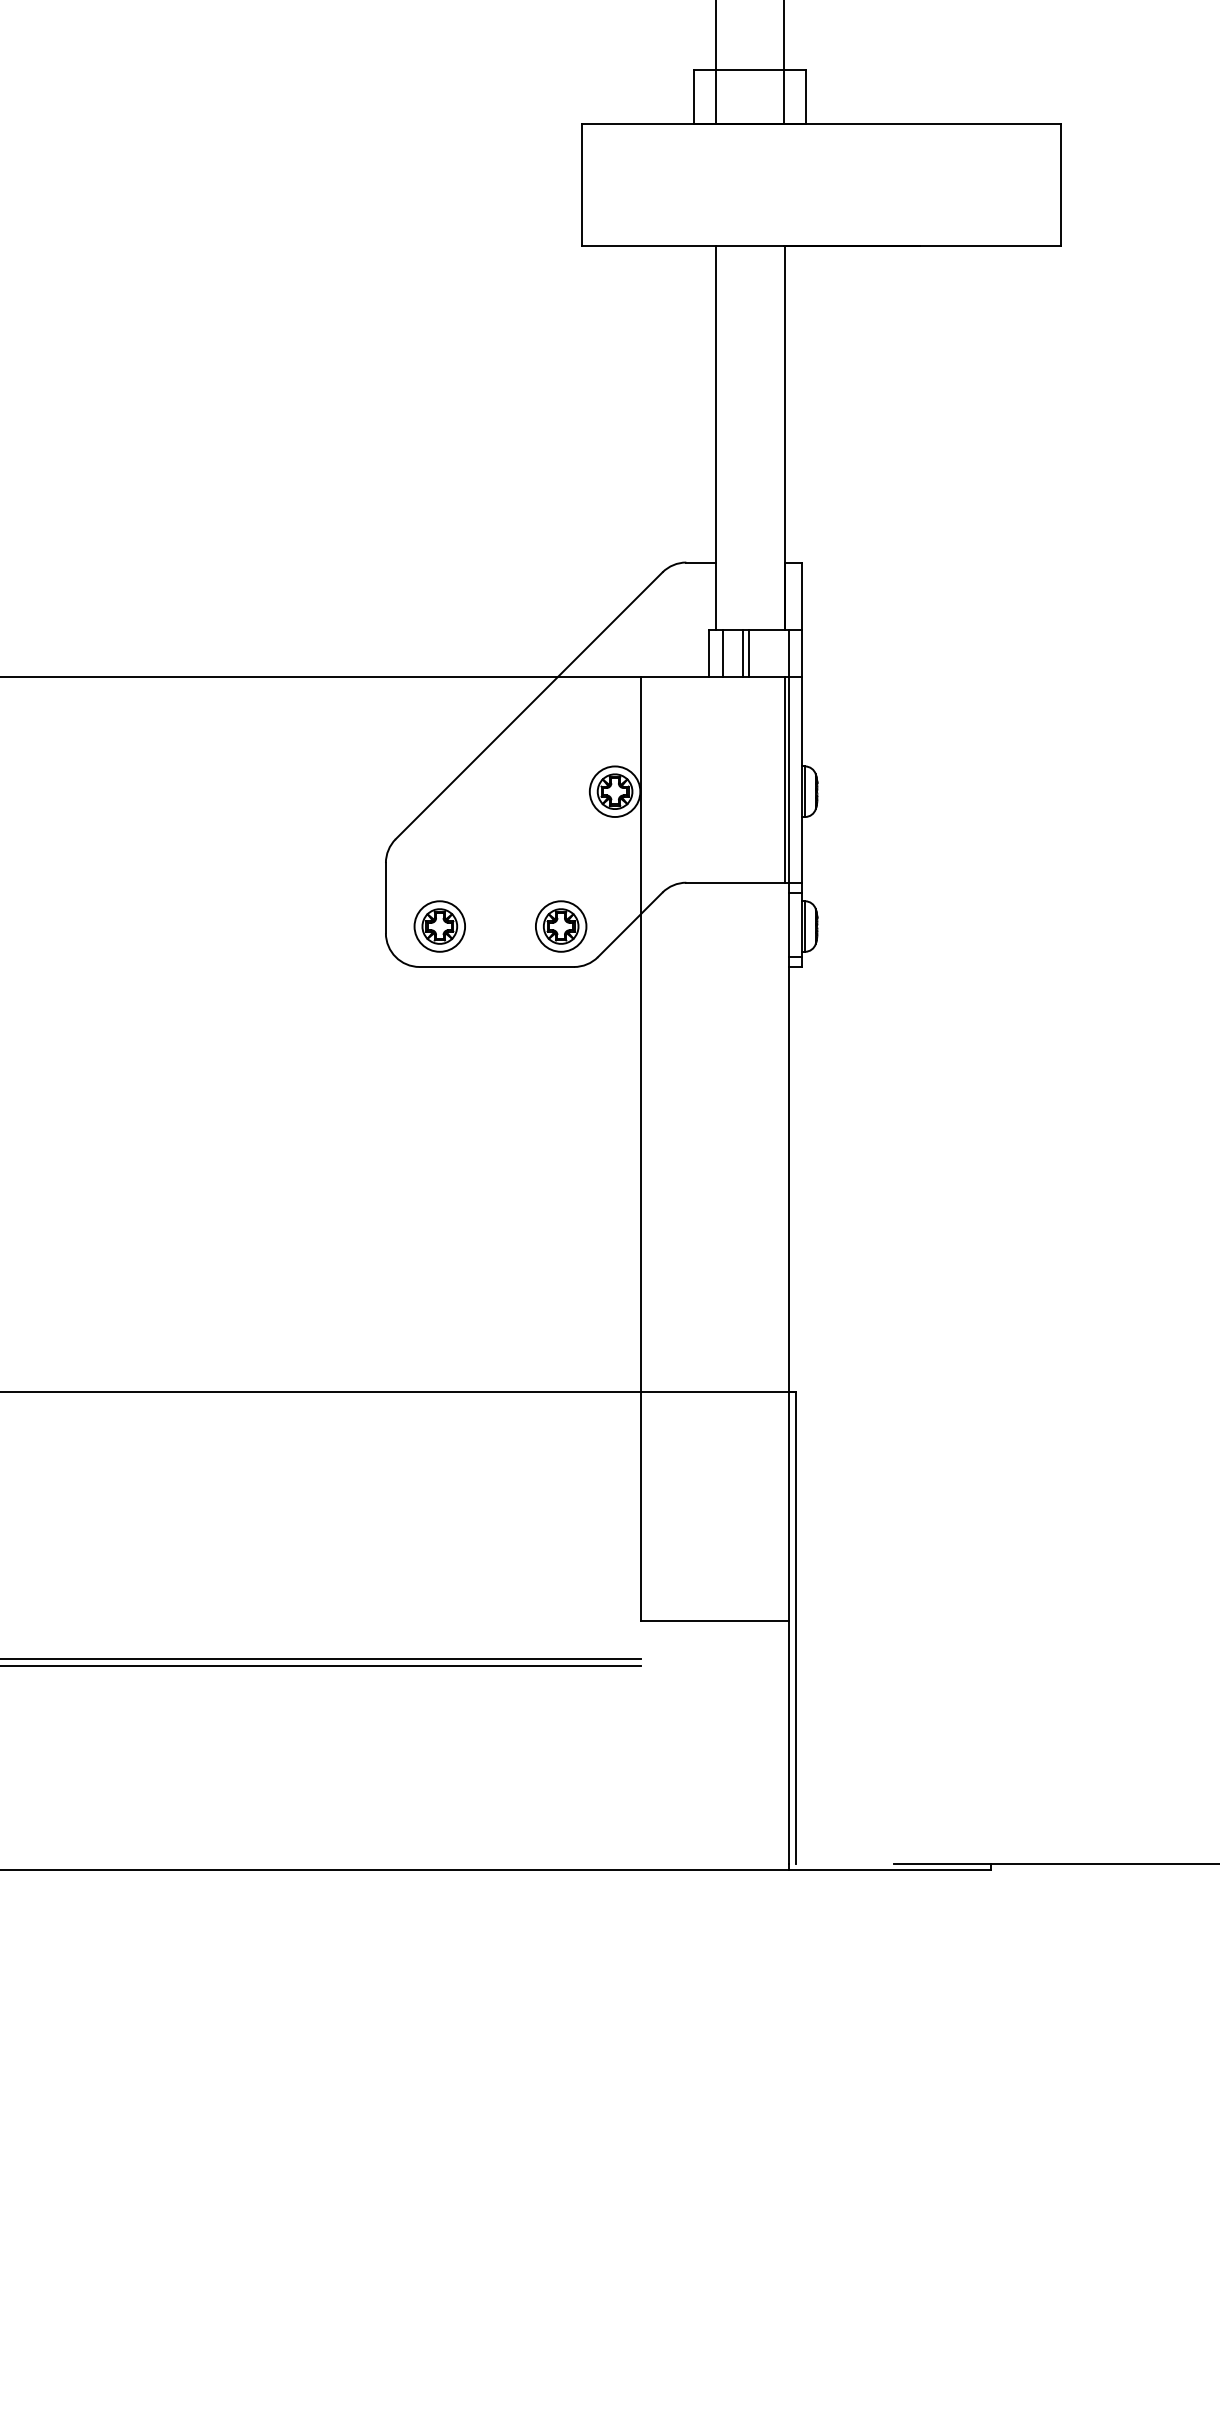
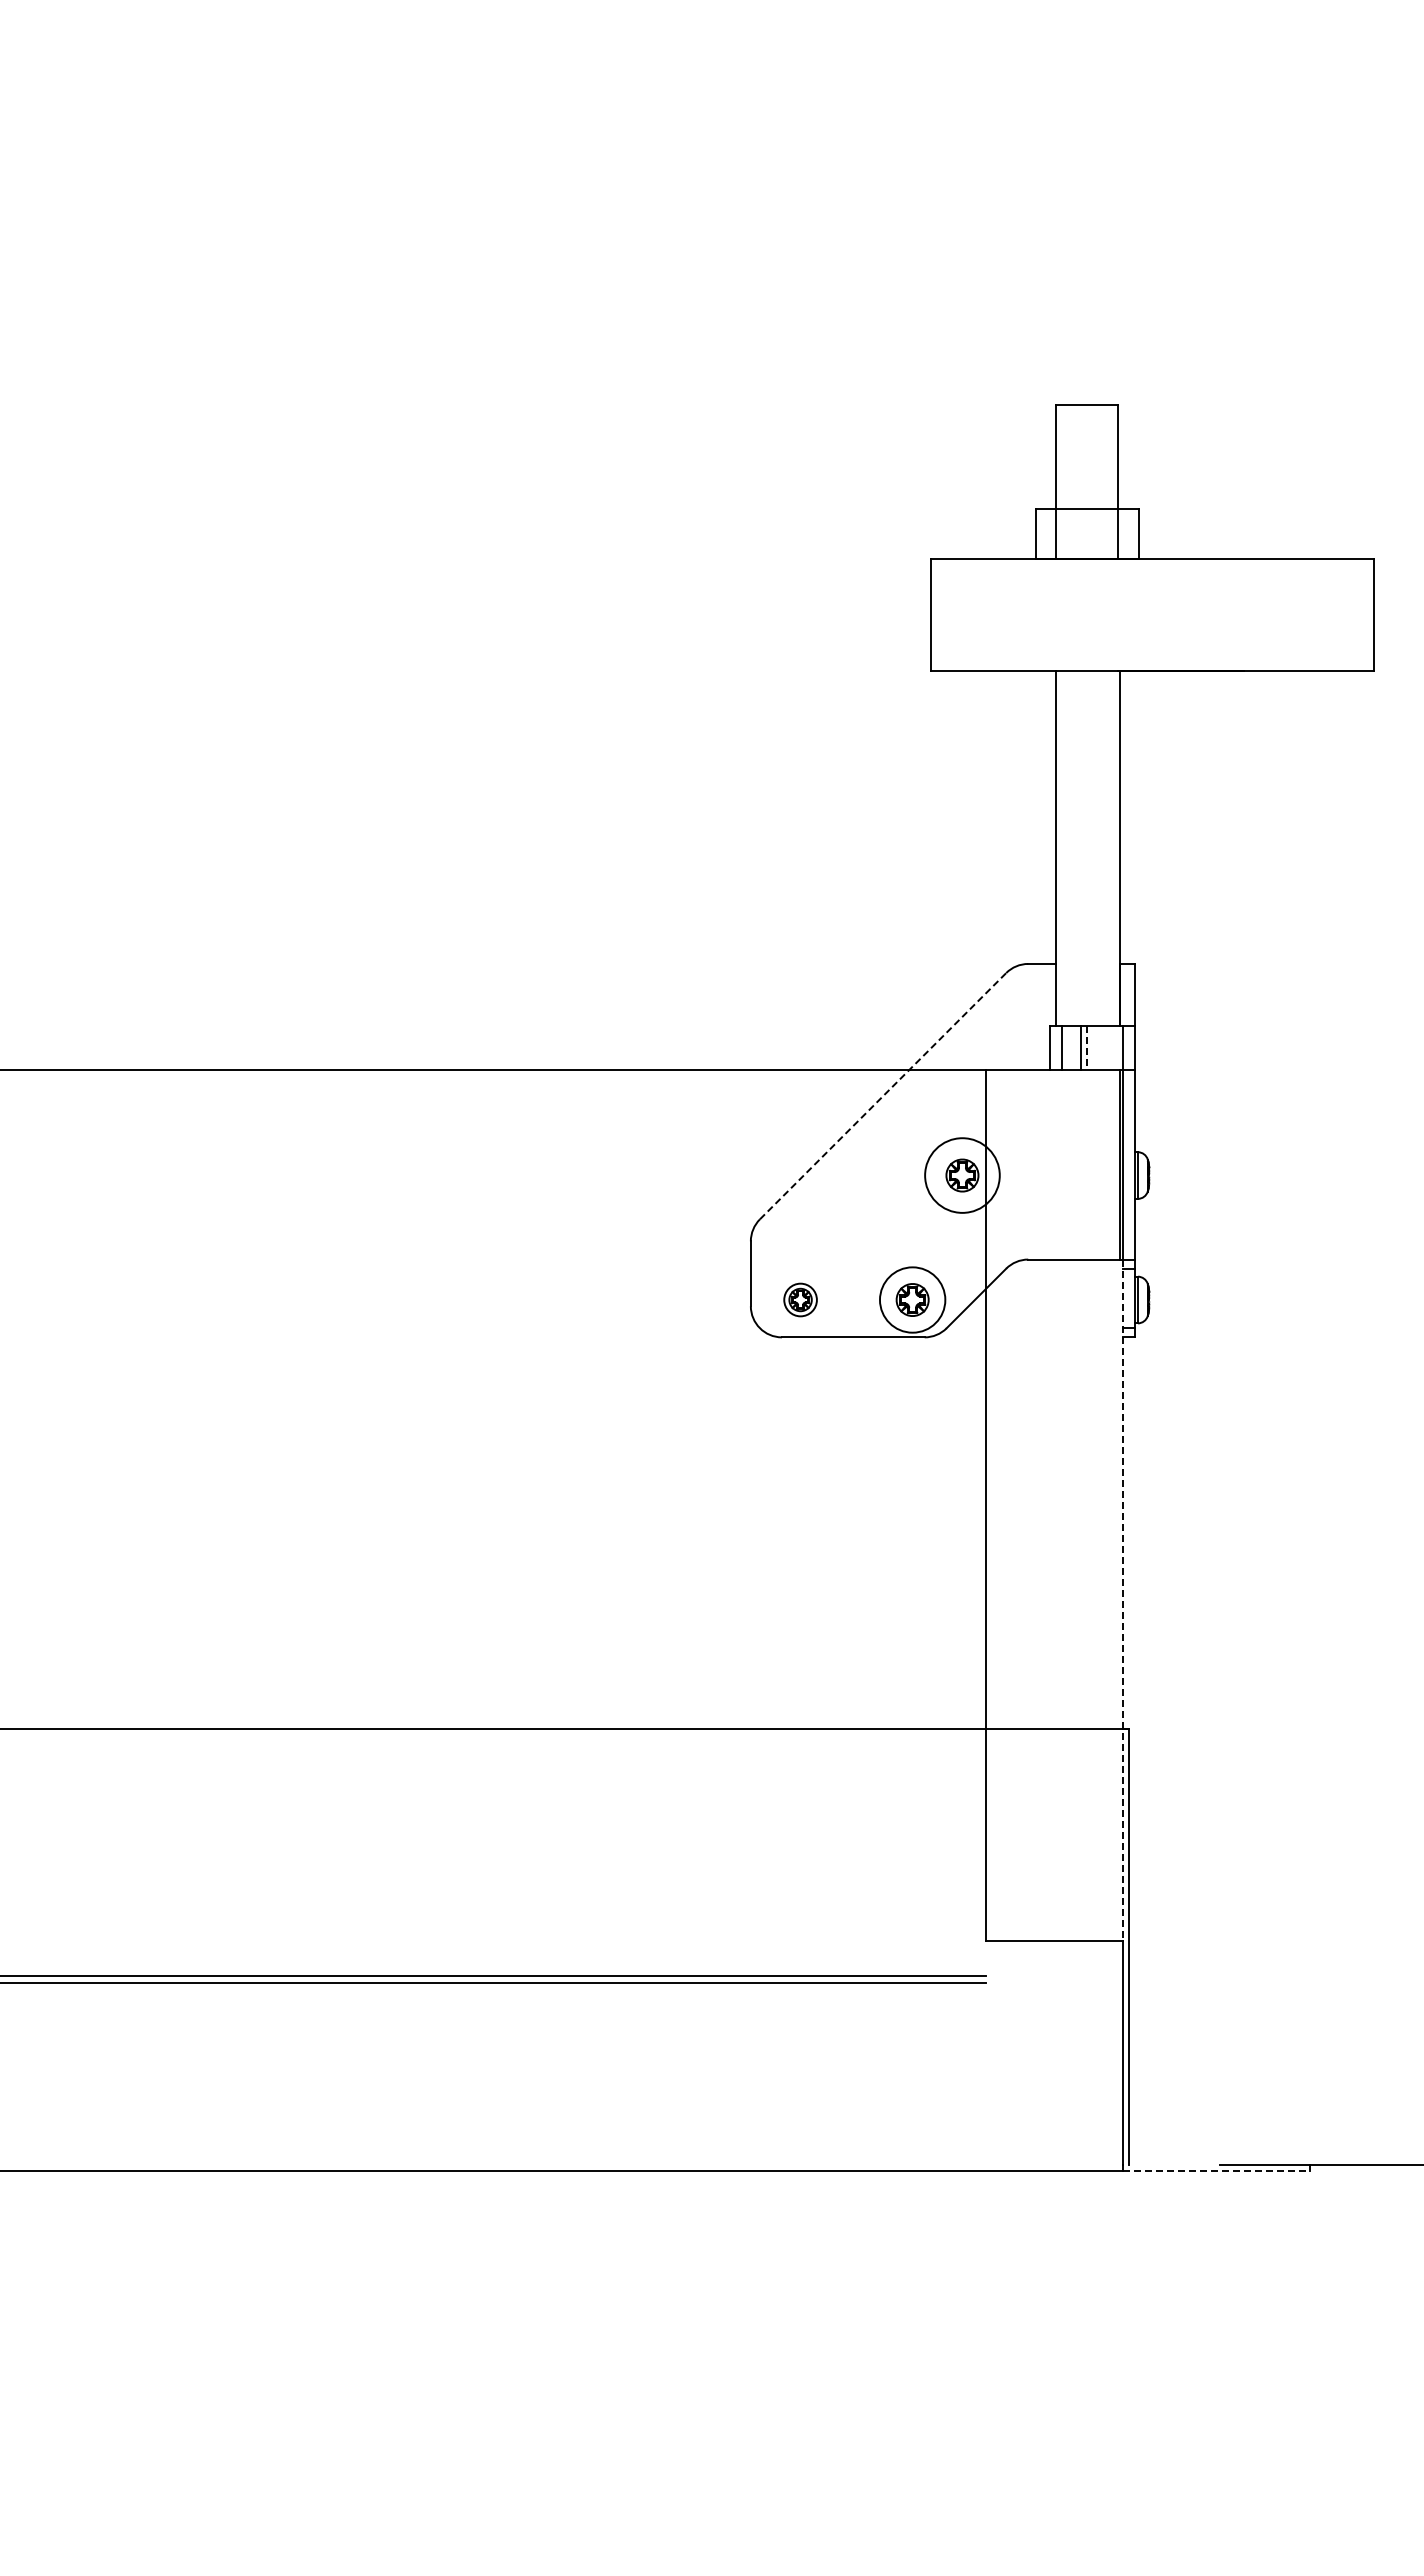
line: (749, 653) -> (1086, 1047), solid -> dashed
line: (529, 705) -> (883, 1095), solid -> dashed
circle: (615, 791) -> (962, 1175), size x1.6
part: (439, 925) -> (800, 1299), size x0.7
circle: (560, 925) -> (912, 1299), size x1.4
line: (788, 1251) -> (1122, 1600), solid -> dashed
line: (890, 1870) -> (1216, 2171), solid -> dashed

